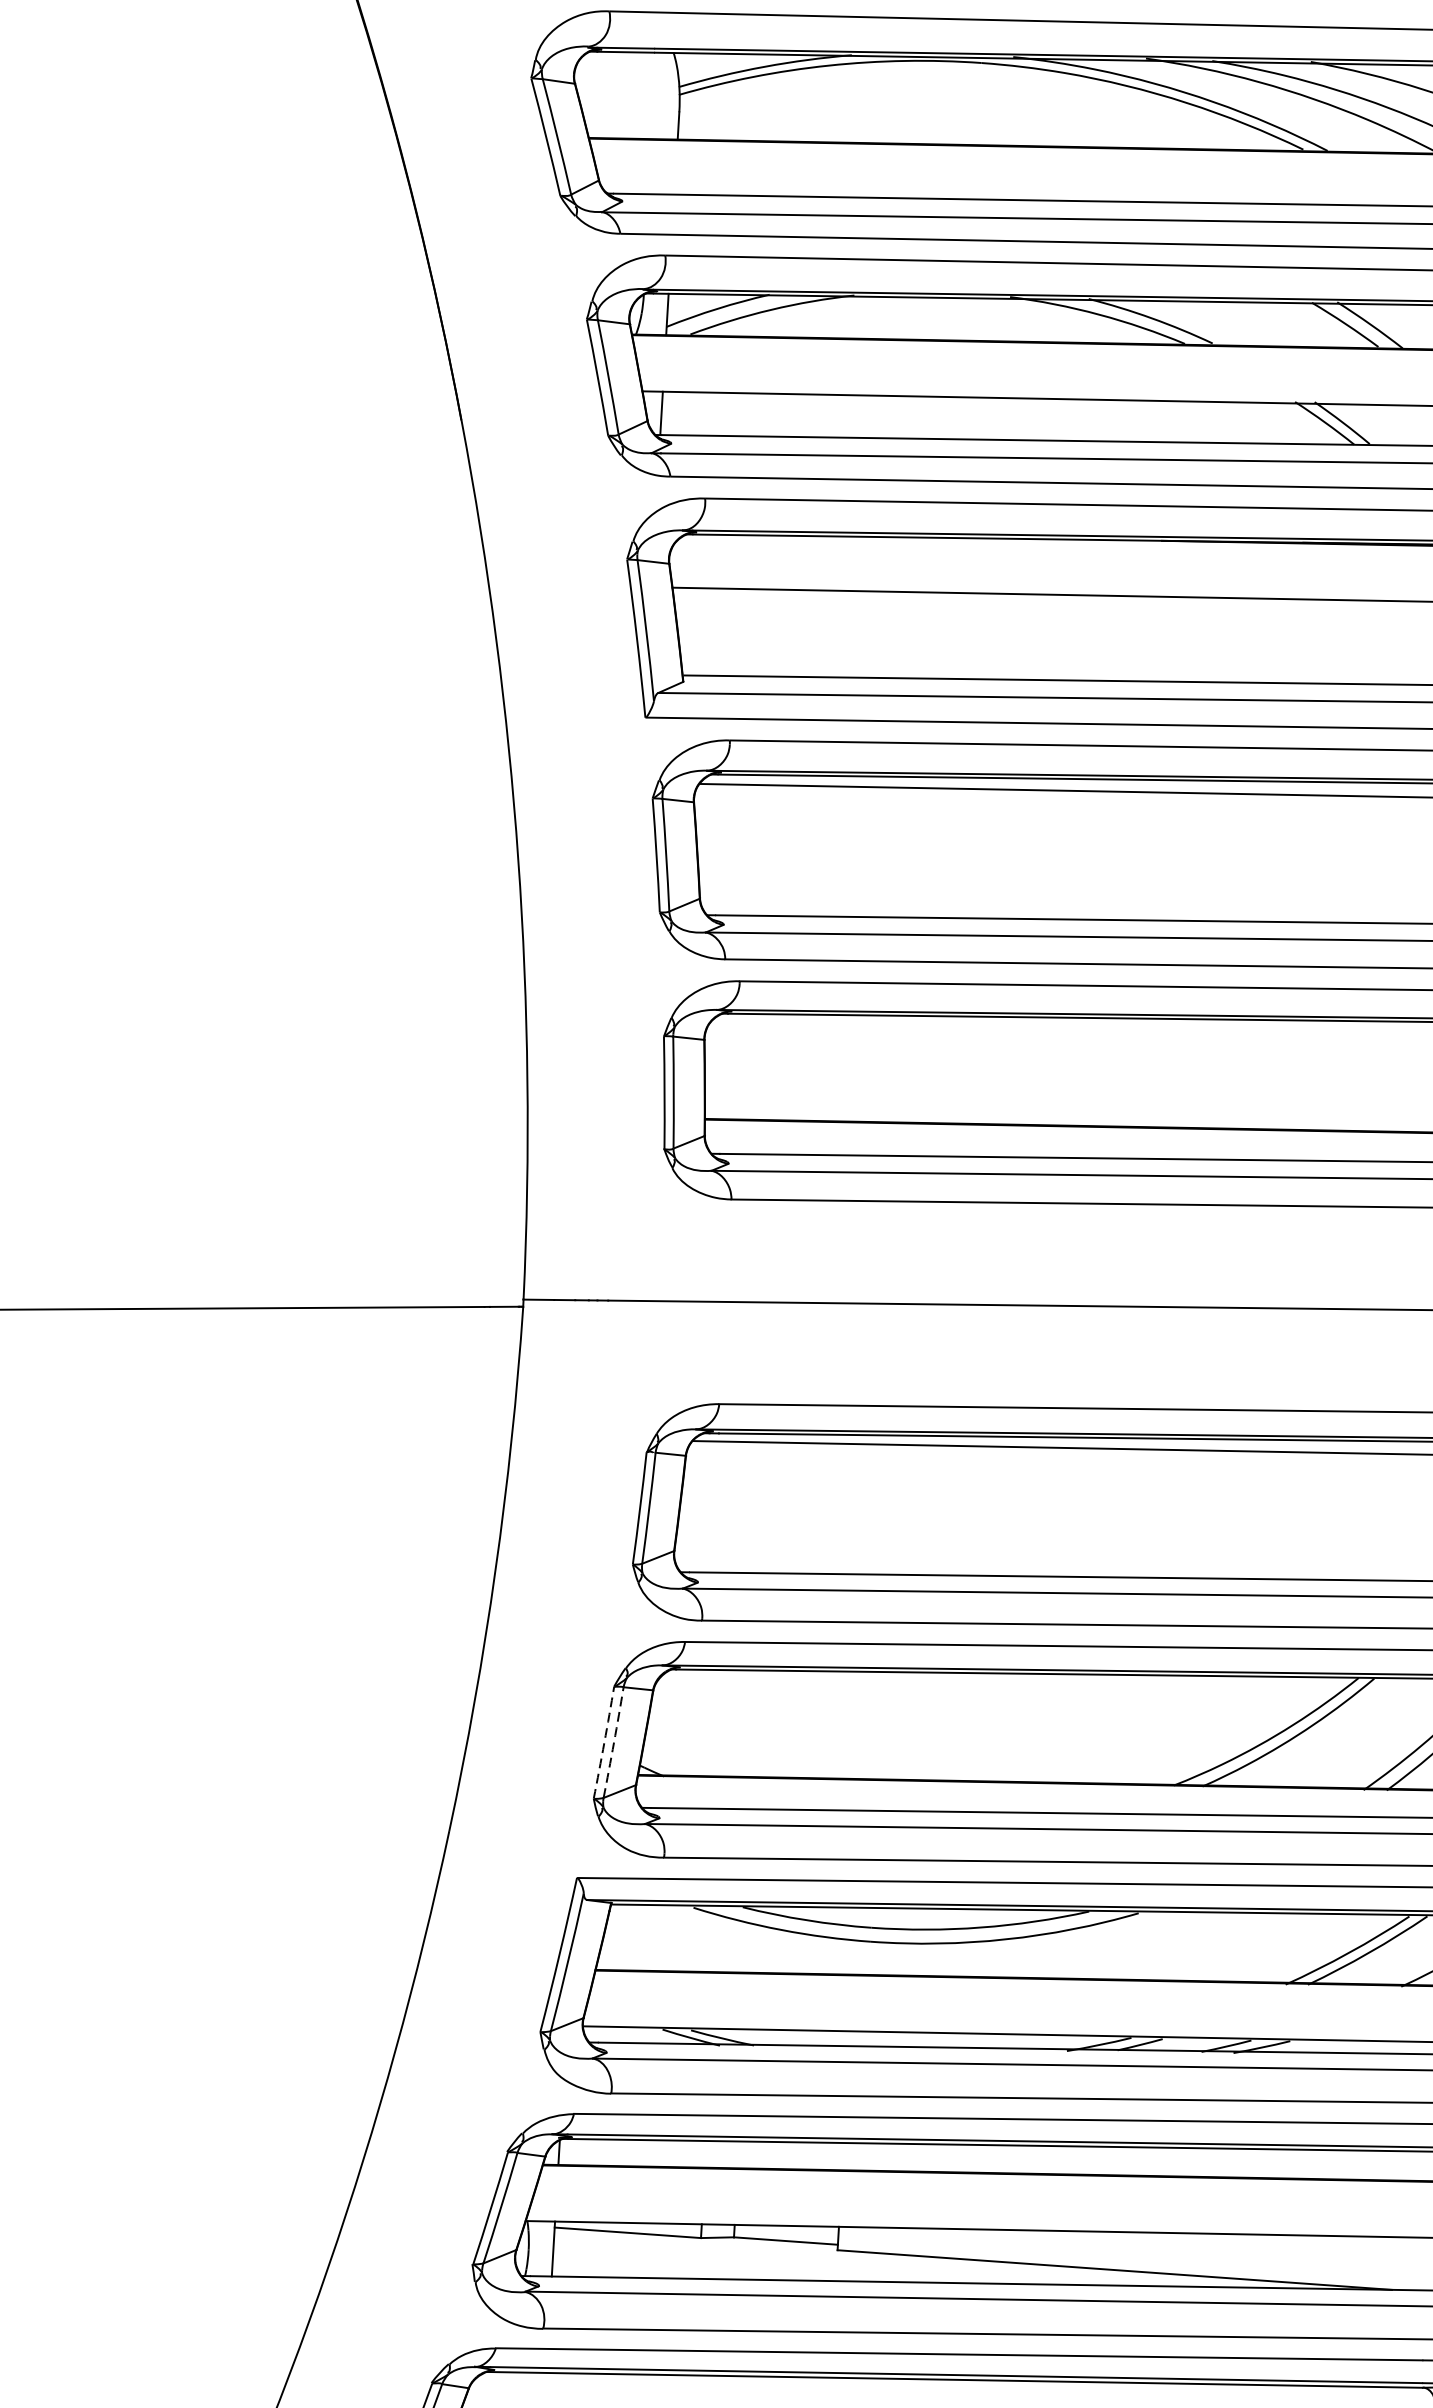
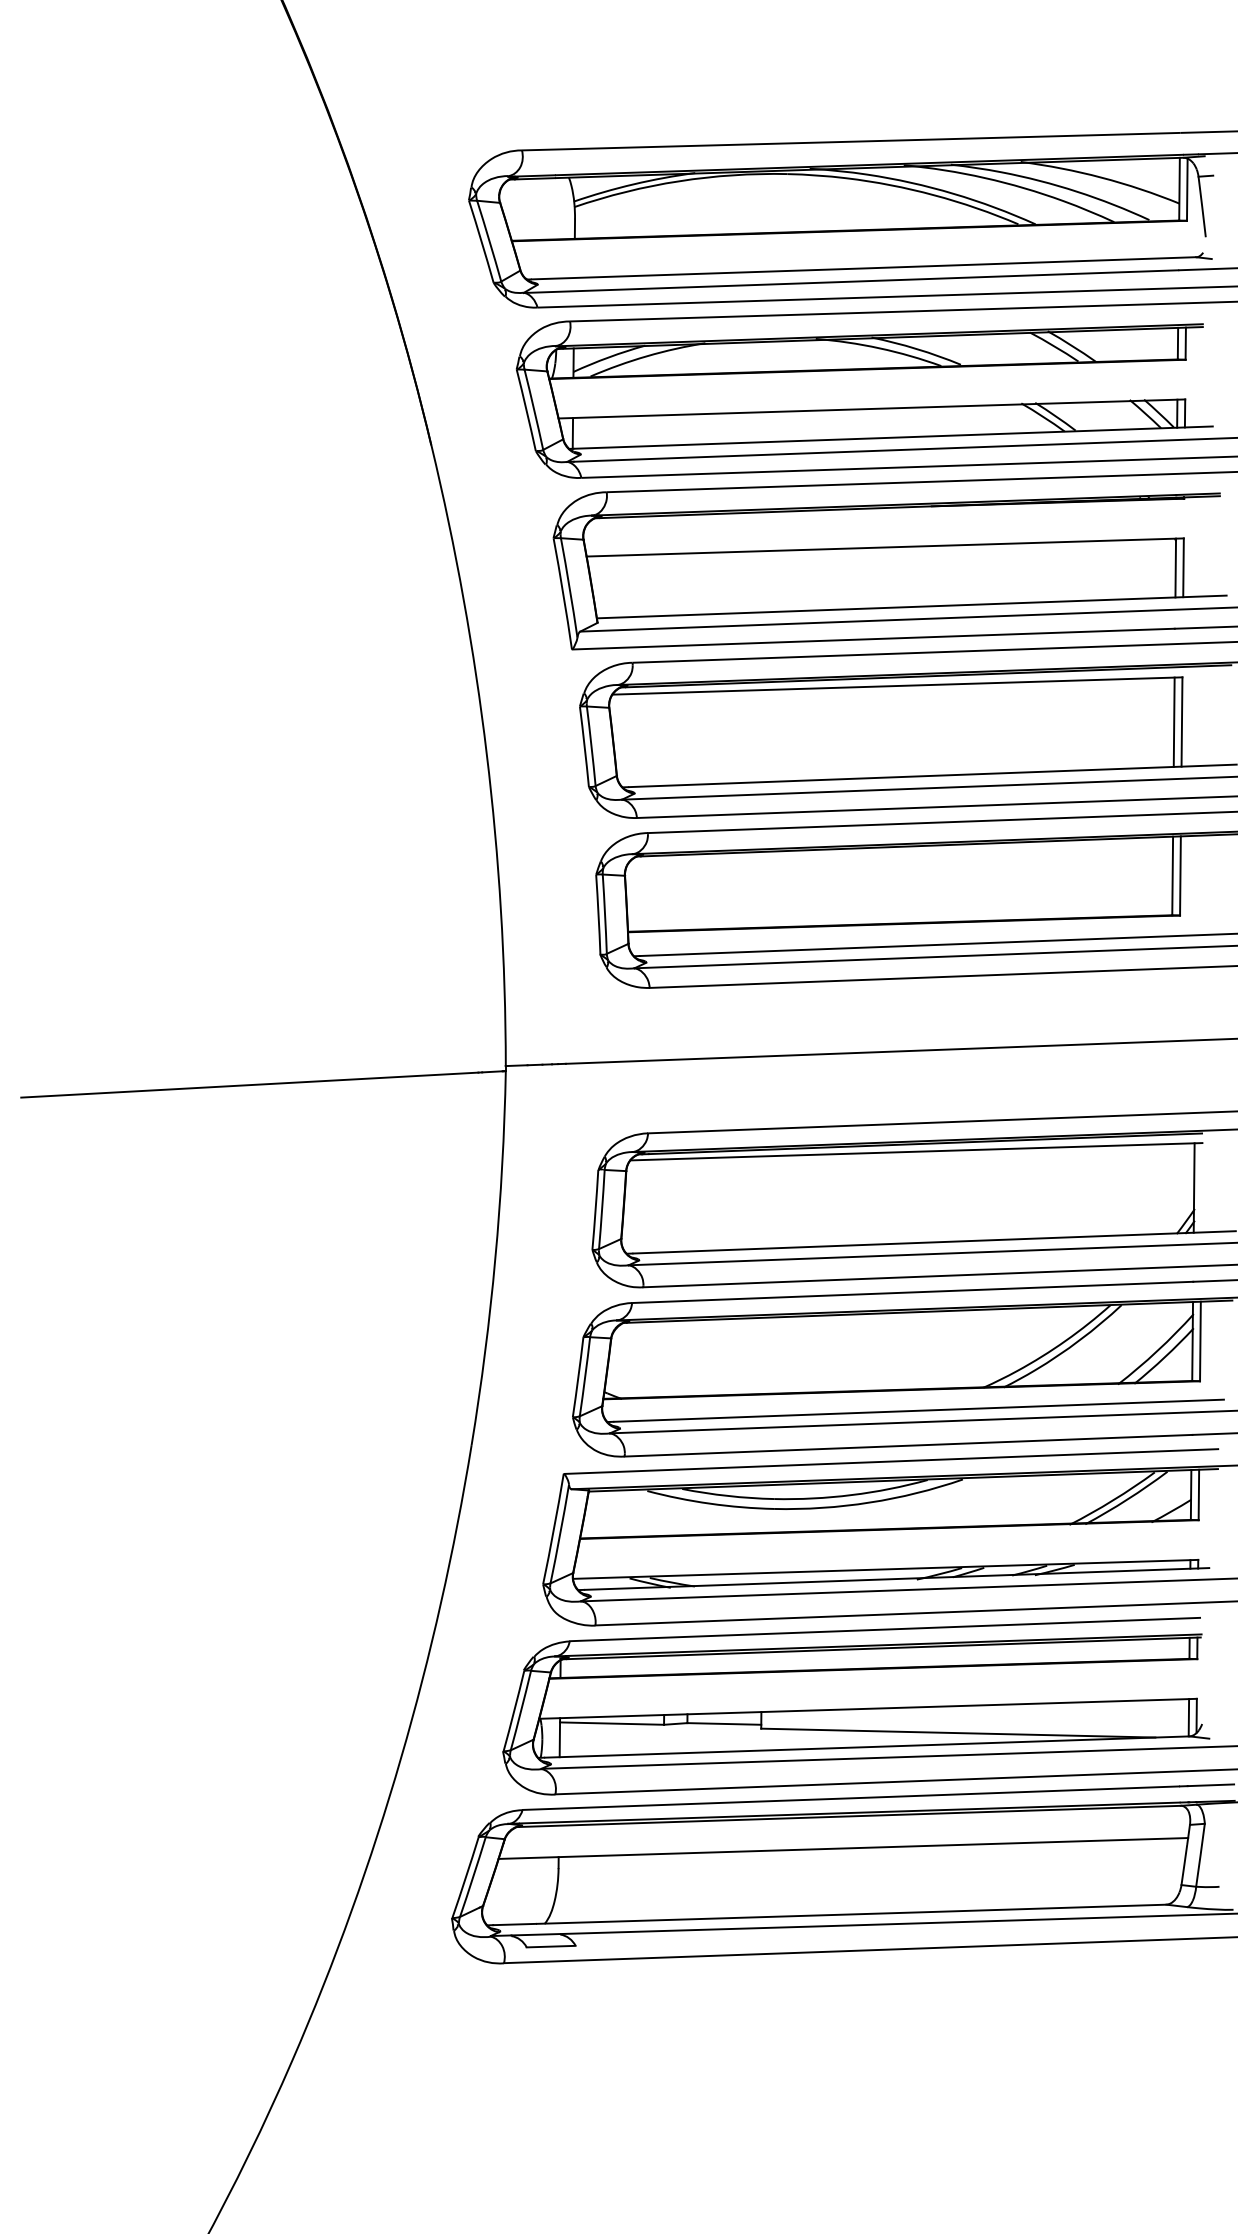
arc: (614, 1742) -> (585, 1376), dashed -> solid
arc: (604, 1743) -> (578, 1377), dashed -> solid

